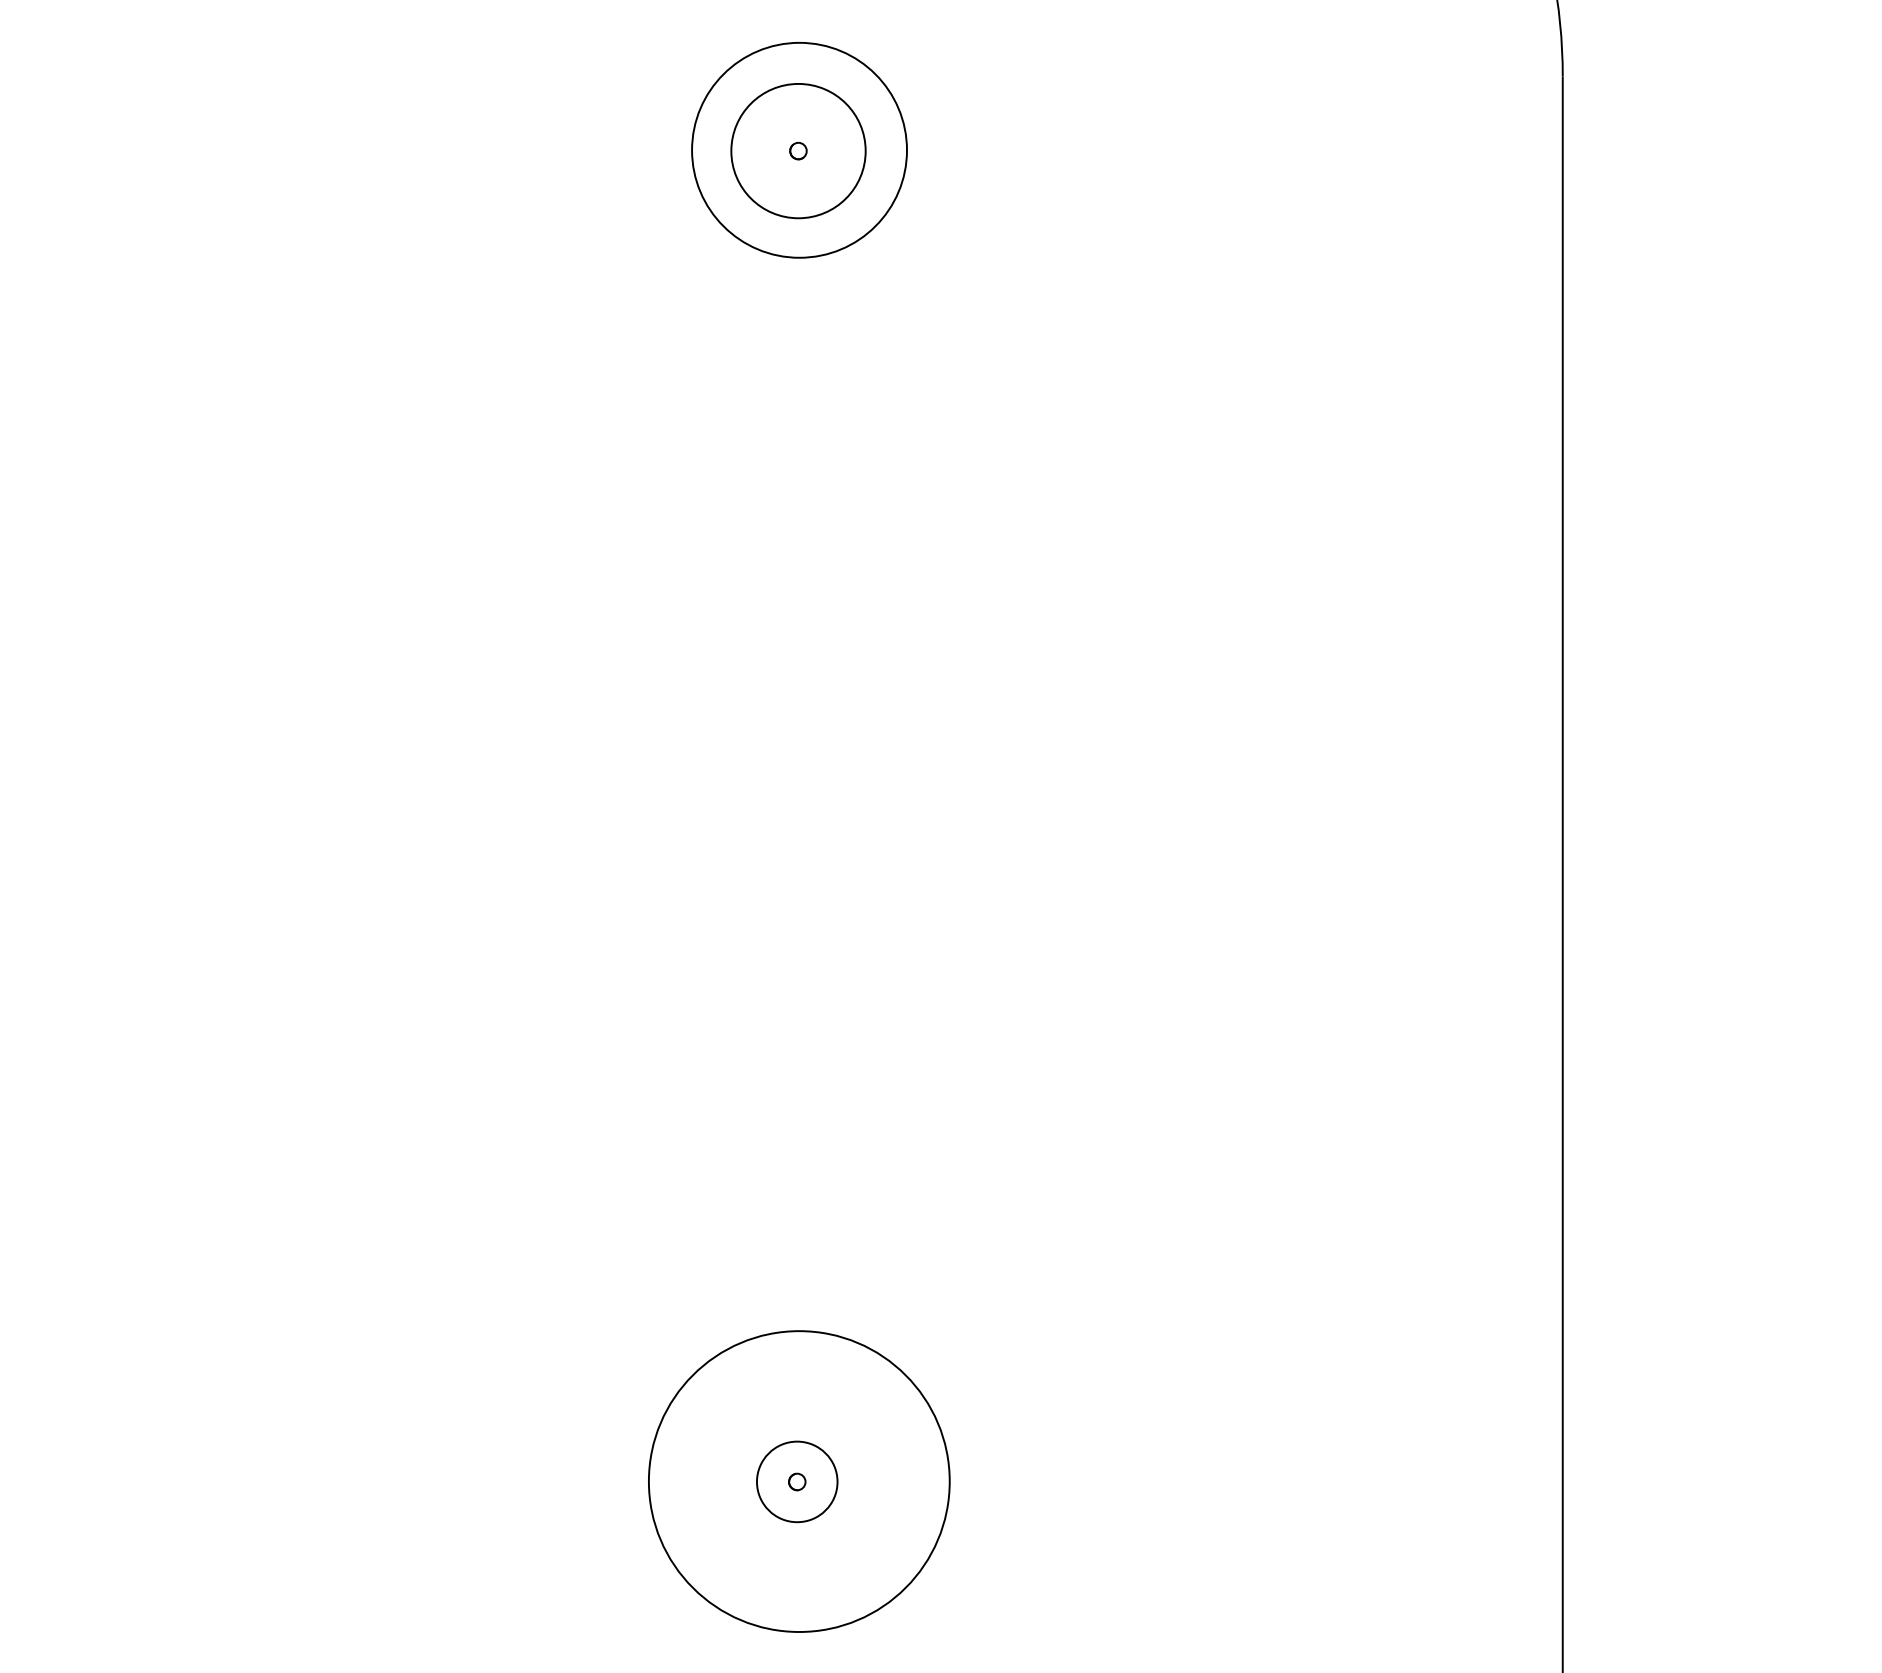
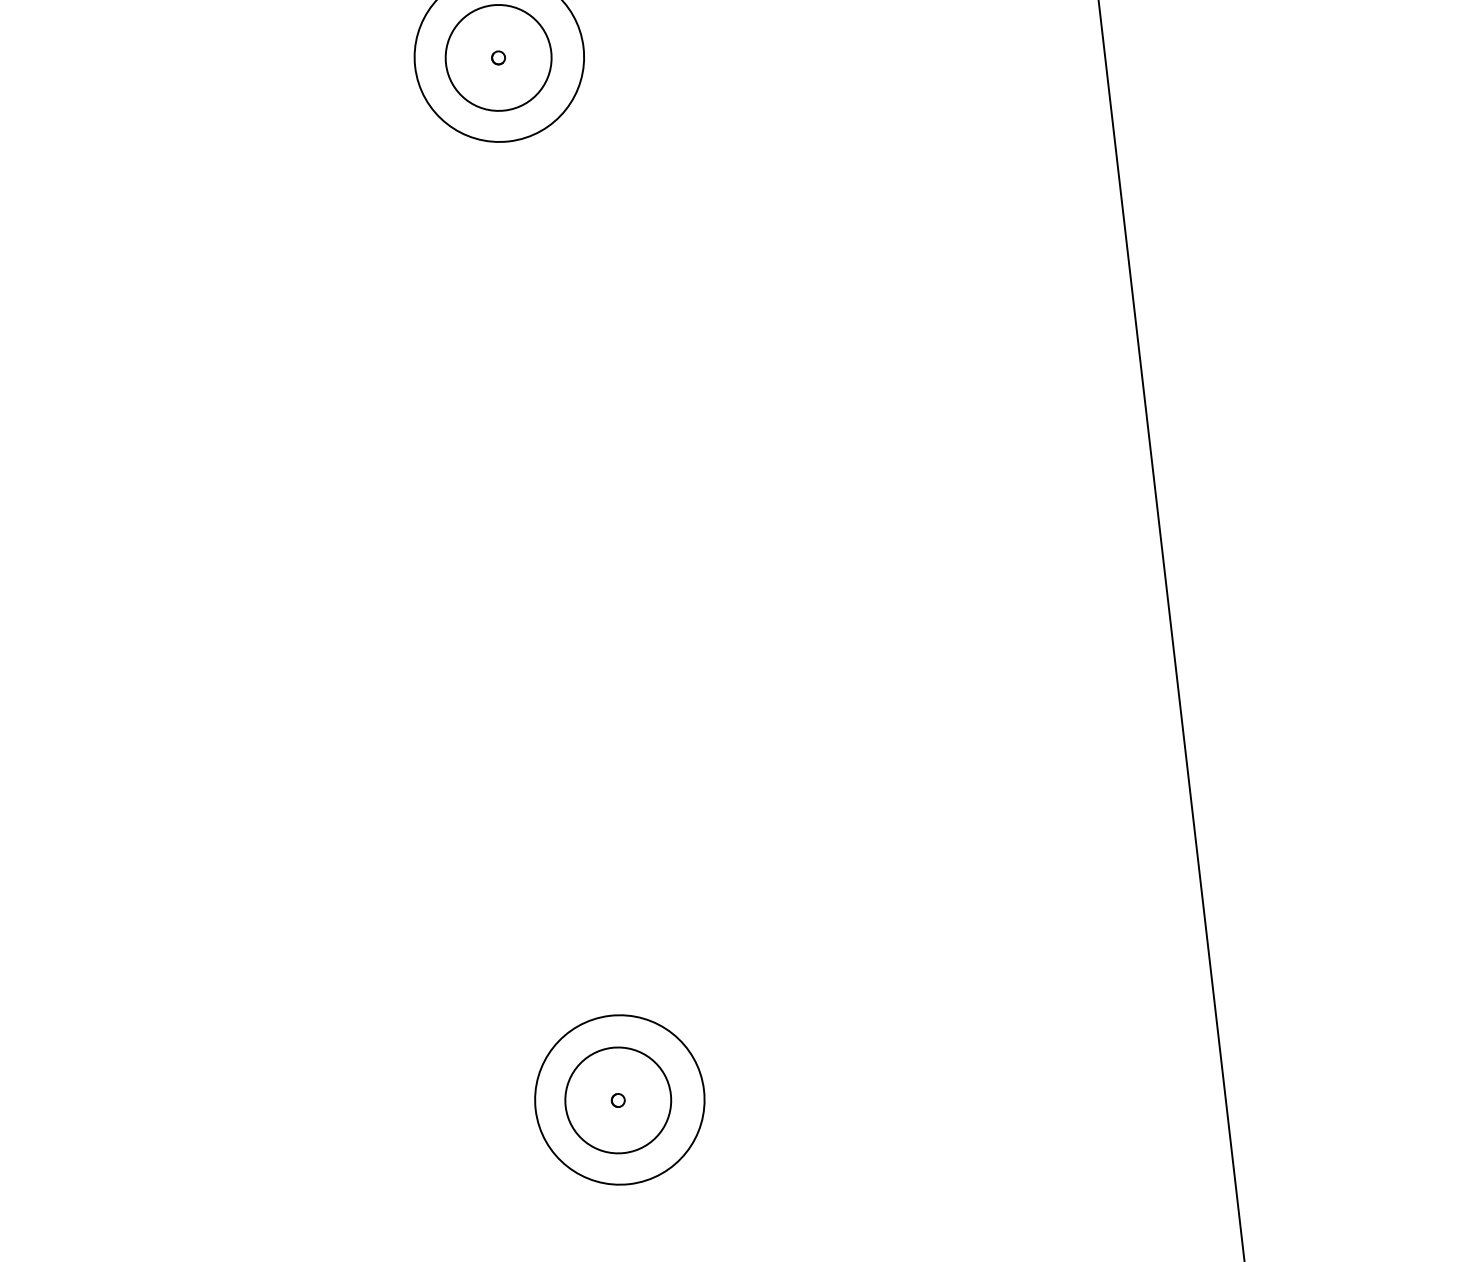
circle: (797, 1481) -> (618, 1100), size x1.67
circle: (798, 1481) -> (619, 1100), size x0.71

